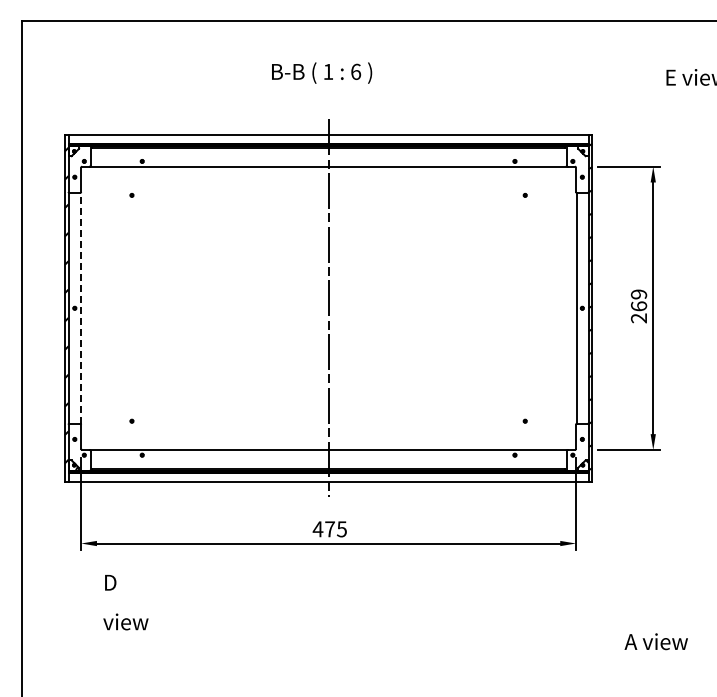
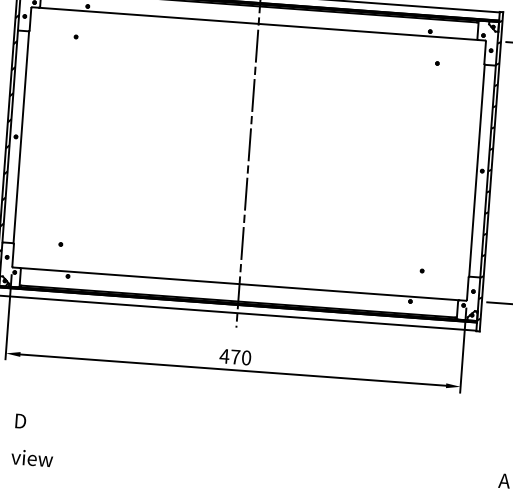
line: (80, 307) -> (21, 136), dashed -> solid
text: (341, 529) -> (246, 358), 475 -> 470
text: (125, 602) -> (33, 440), moved

